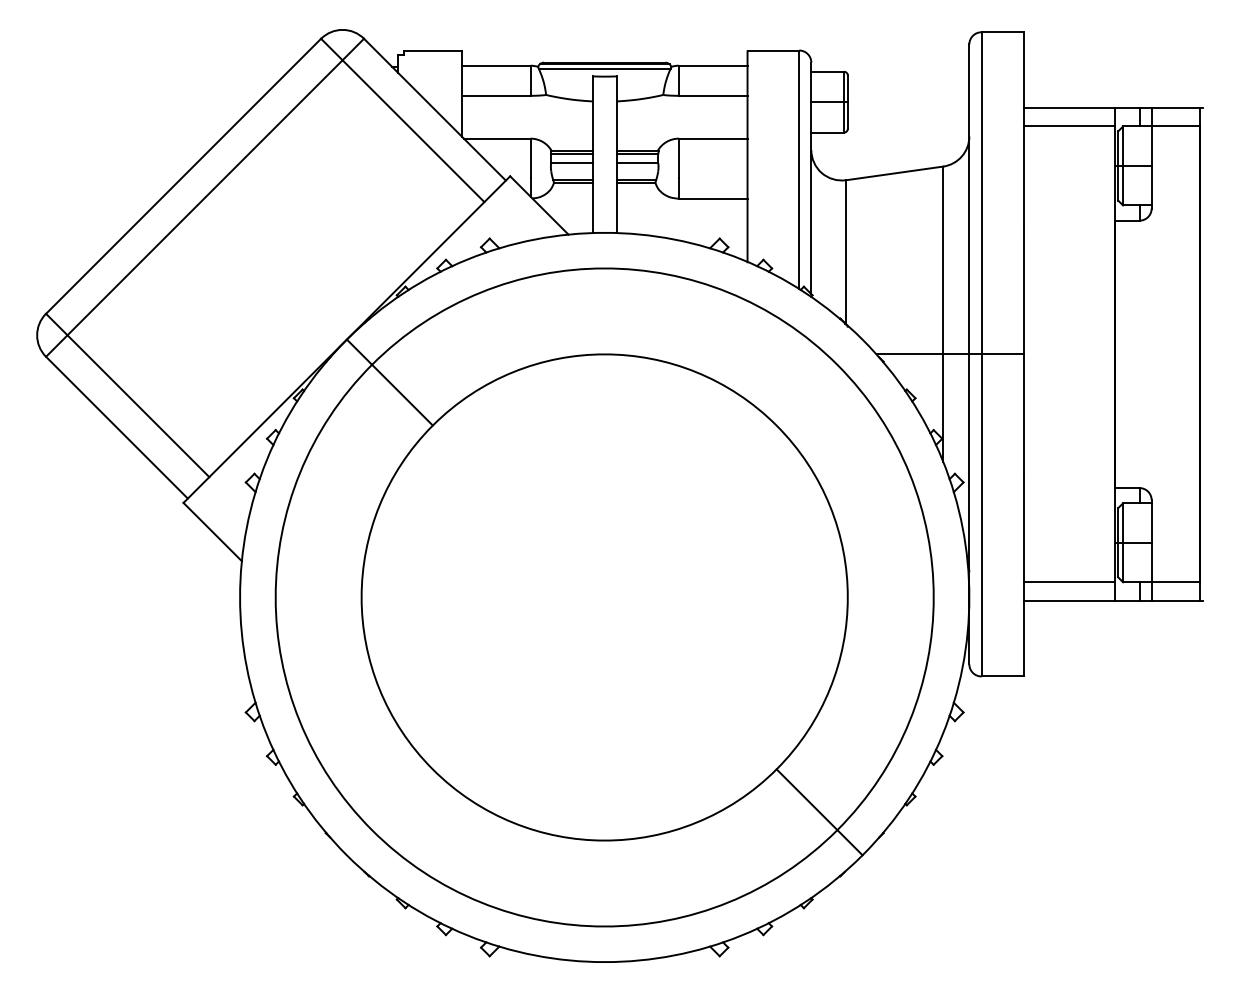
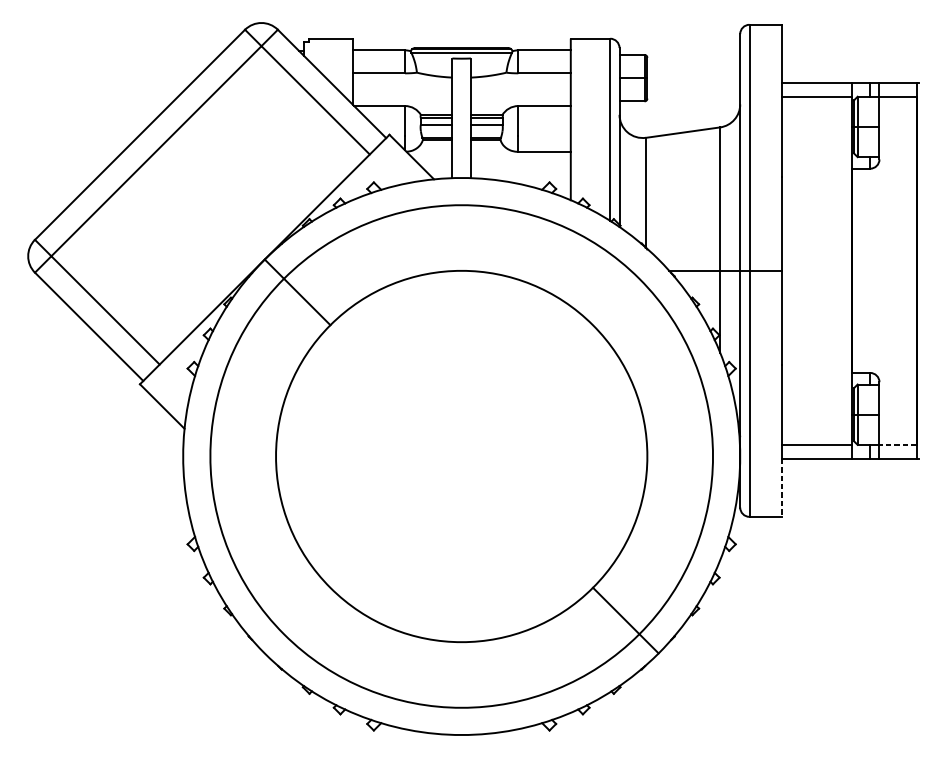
line: (1175, 582) -> (897, 445), solid -> dashed
line: (1024, 638) -> (782, 487), solid -> dashed

